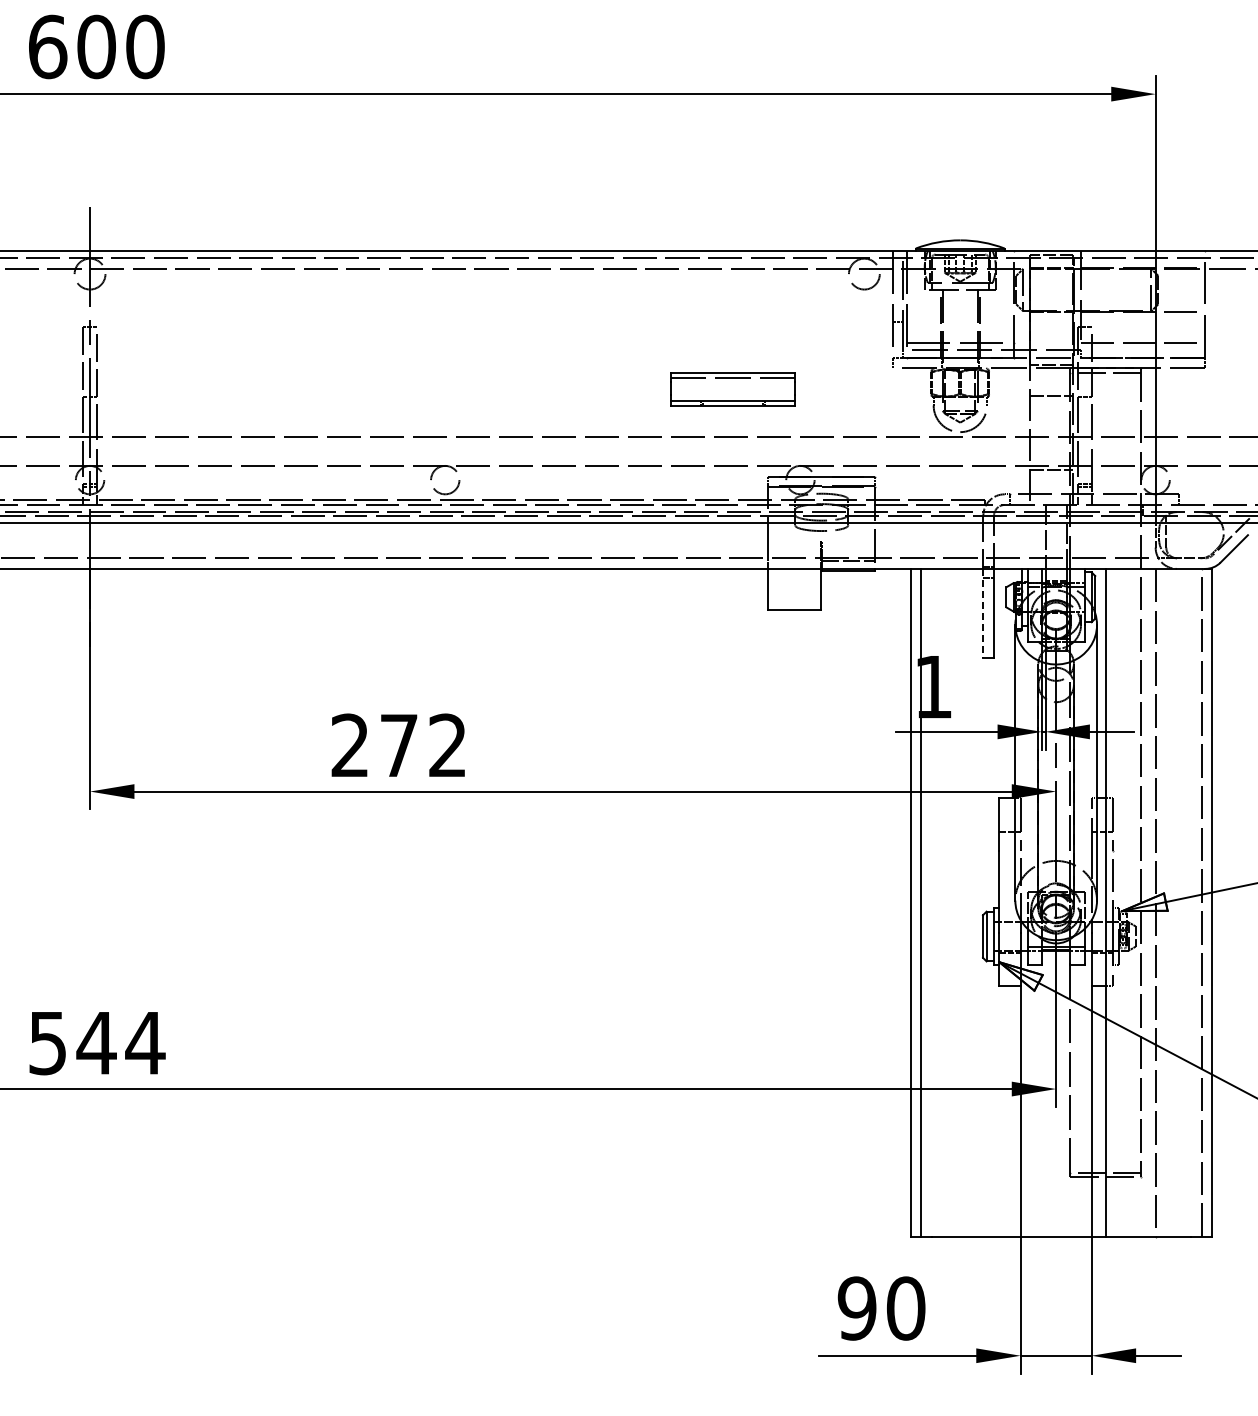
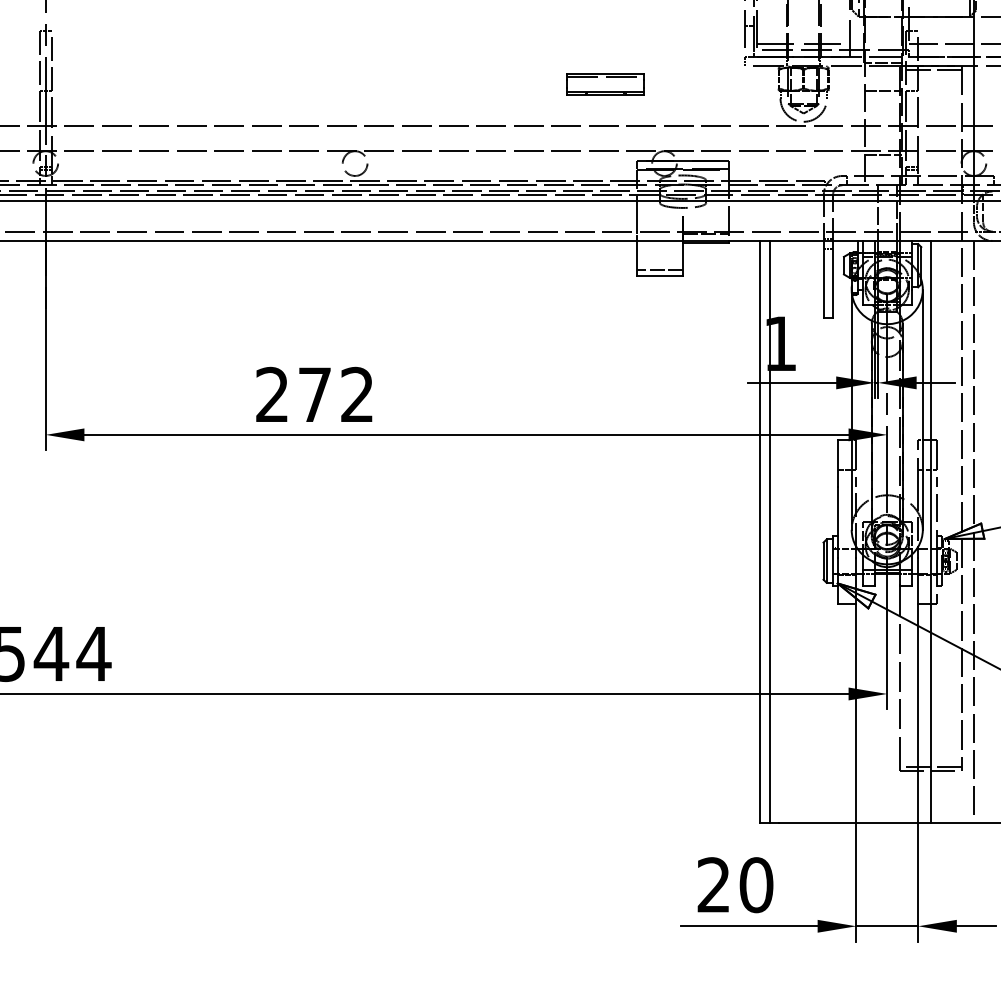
part: (732, 389) -> (605, 84), size x0.71
line: (794, 601) -> (659, 269), added
line: (983, 613) -> (823, 279), dashed -> solid
text: (856, 1308) -> (713, 885), 90 -> 20

